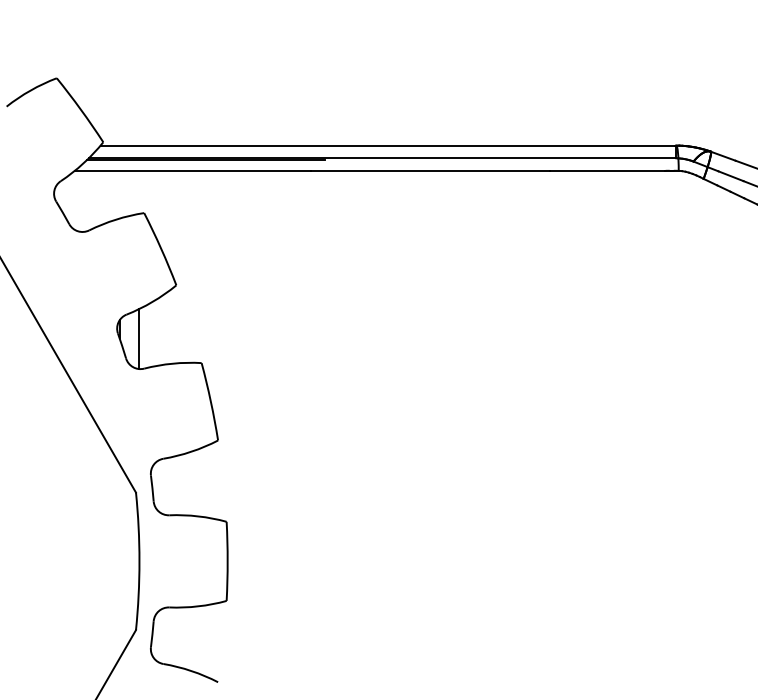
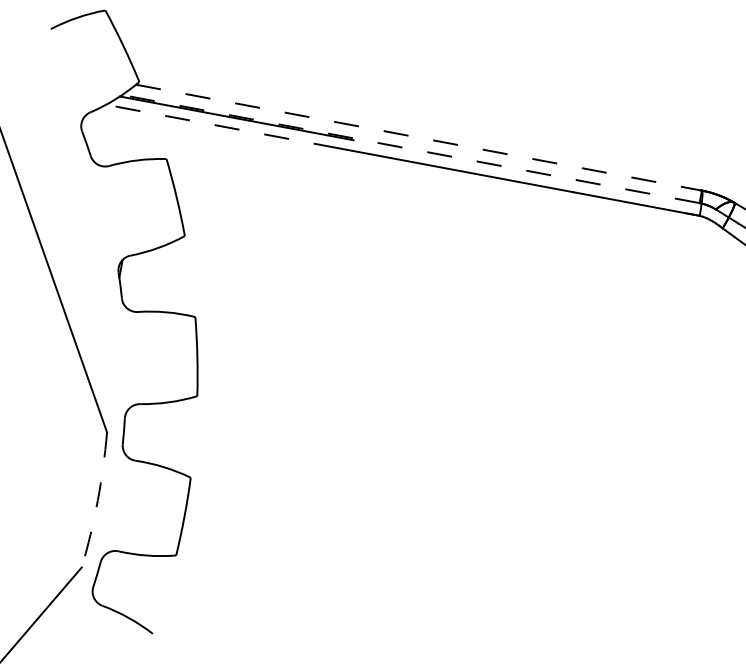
line: (388, 145) -> (419, 137), solid -> dashed
line: (382, 158) -> (410, 149), solid -> dashed
line: (192, 170) -> (221, 126), solid -> dashed
line: (139, 338) -> (138, 281), removed
arc: (139, 561) -> (97, 500), solid -> dashed

